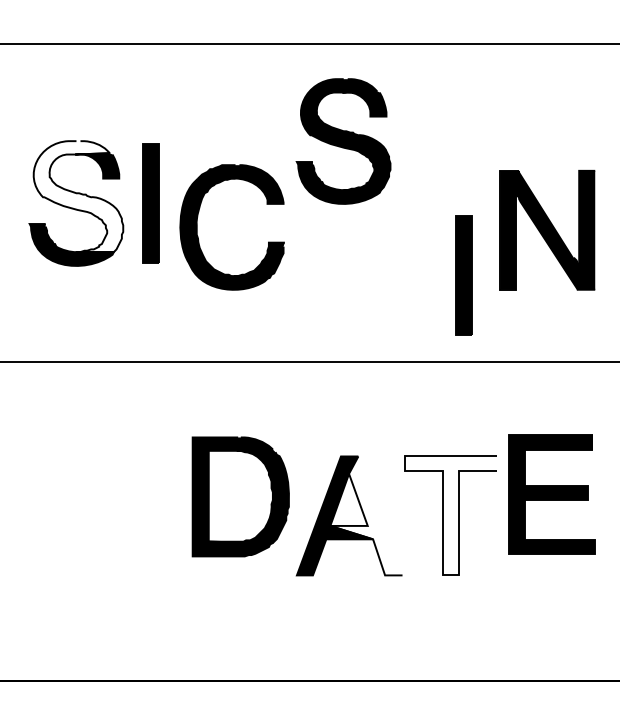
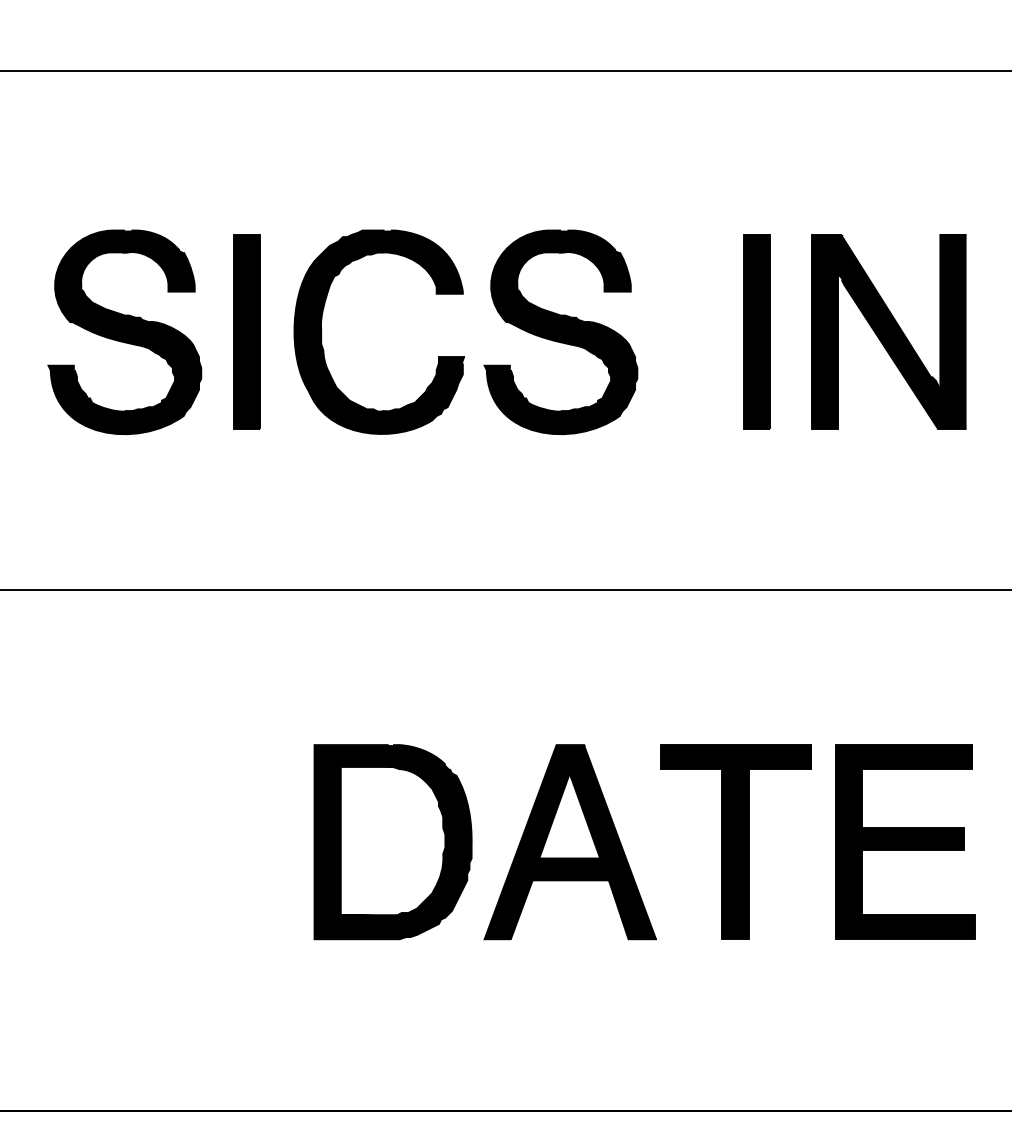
part: (343, 141) -> (560, 332), moved
fill: (78, 196) -> (128, 320), added
part: (197, 227) -> (322, 332), moved
part: (547, 230) -> (888, 332), moved
part: (463, 275) -> (756, 332), moved
part: (551, 494) -> (904, 841), moved
part: (240, 496) -> (392, 841), moved
fill: (366, 515) -> (598, 841), added
fill: (451, 515) -> (736, 841), added

